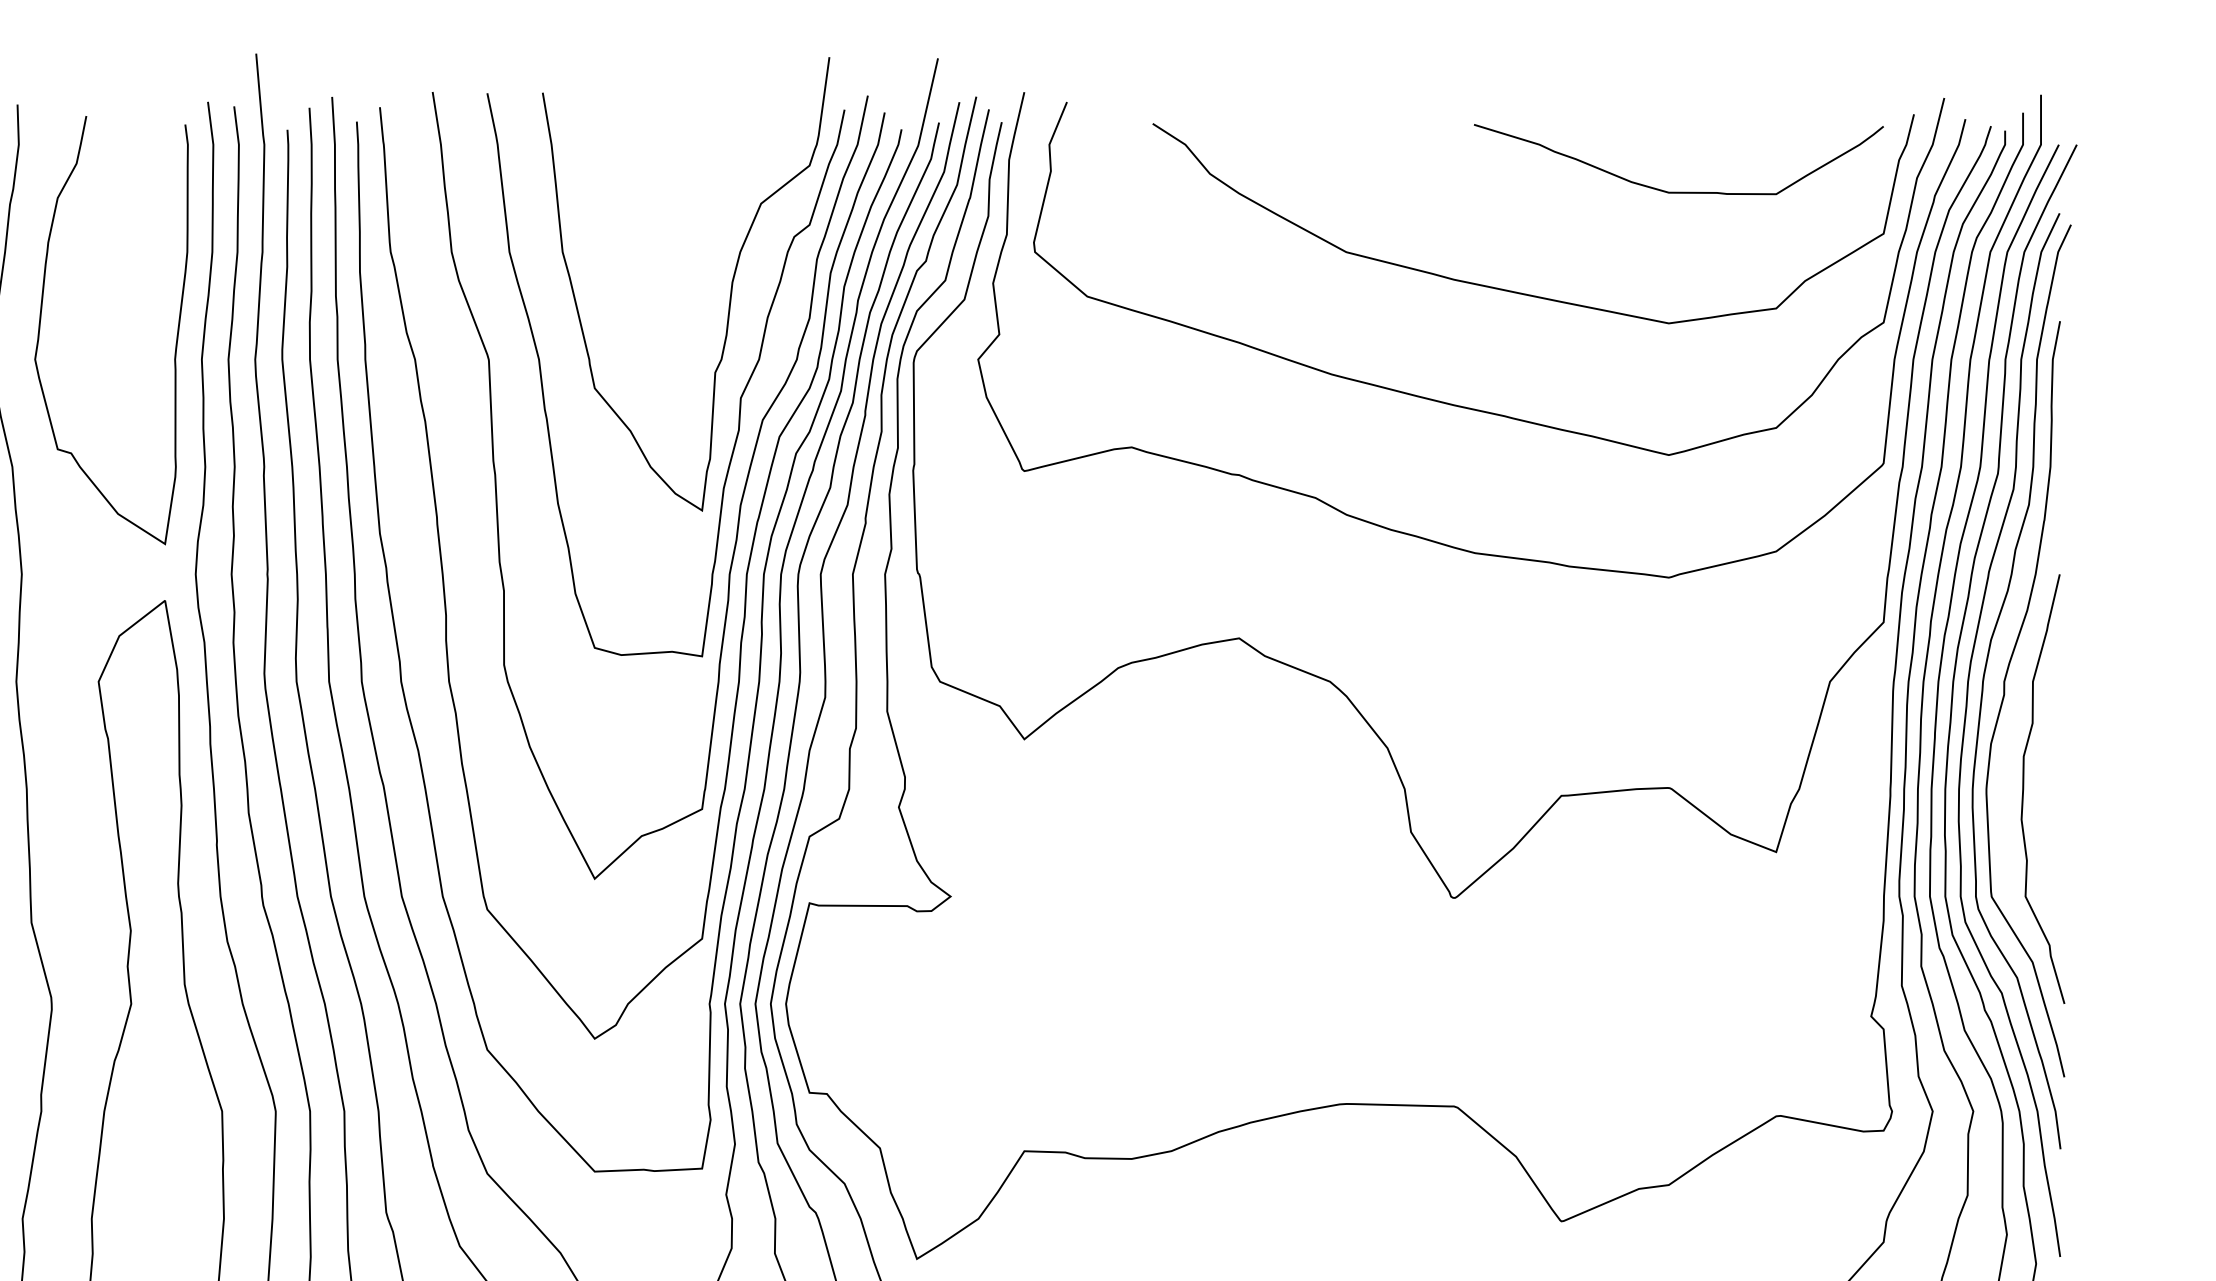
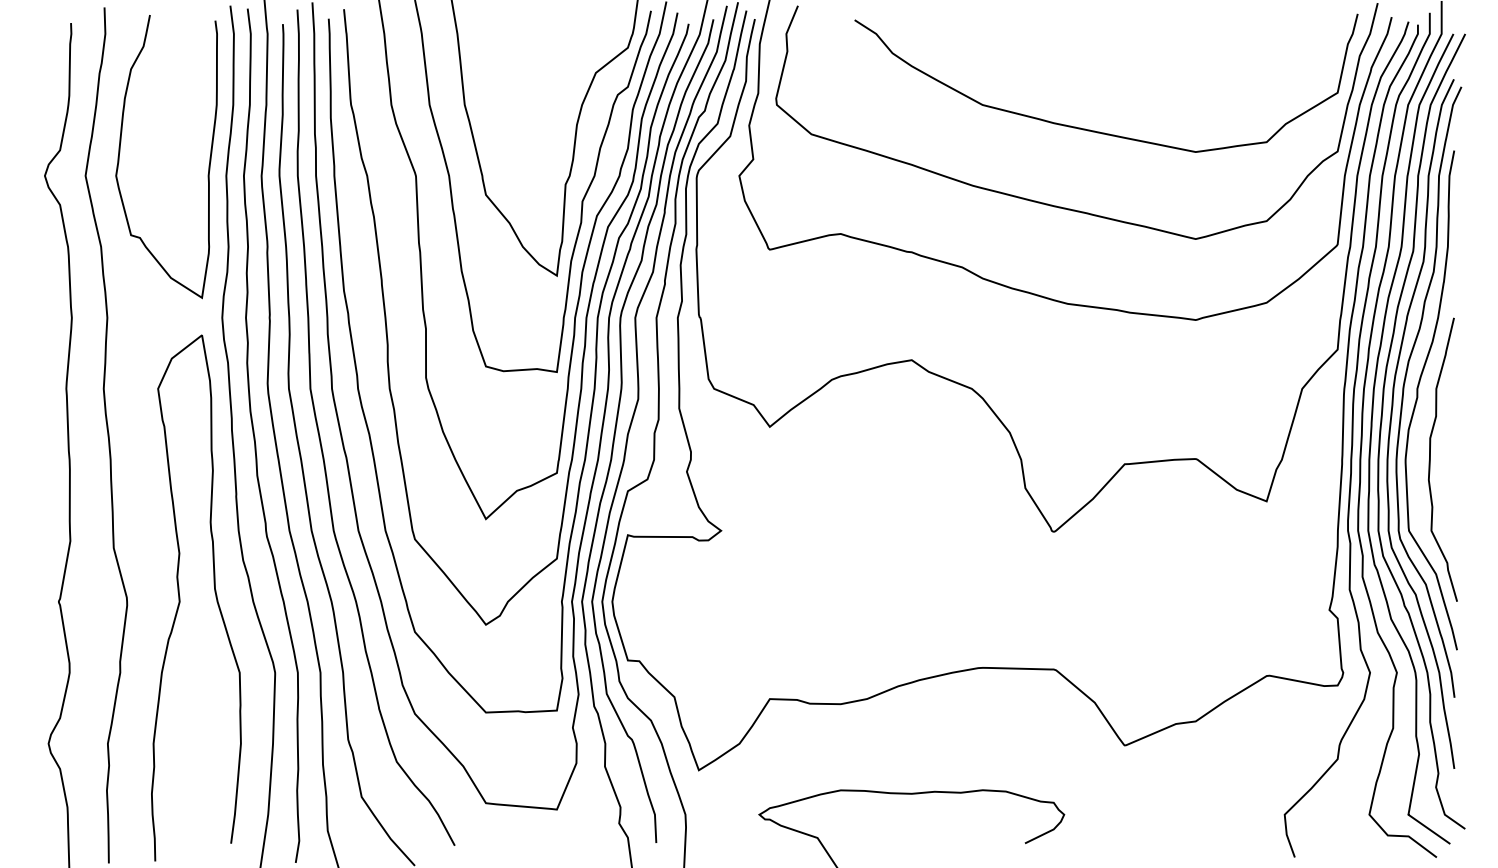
curve: (1677, 190) -> (1201, 64), removed

